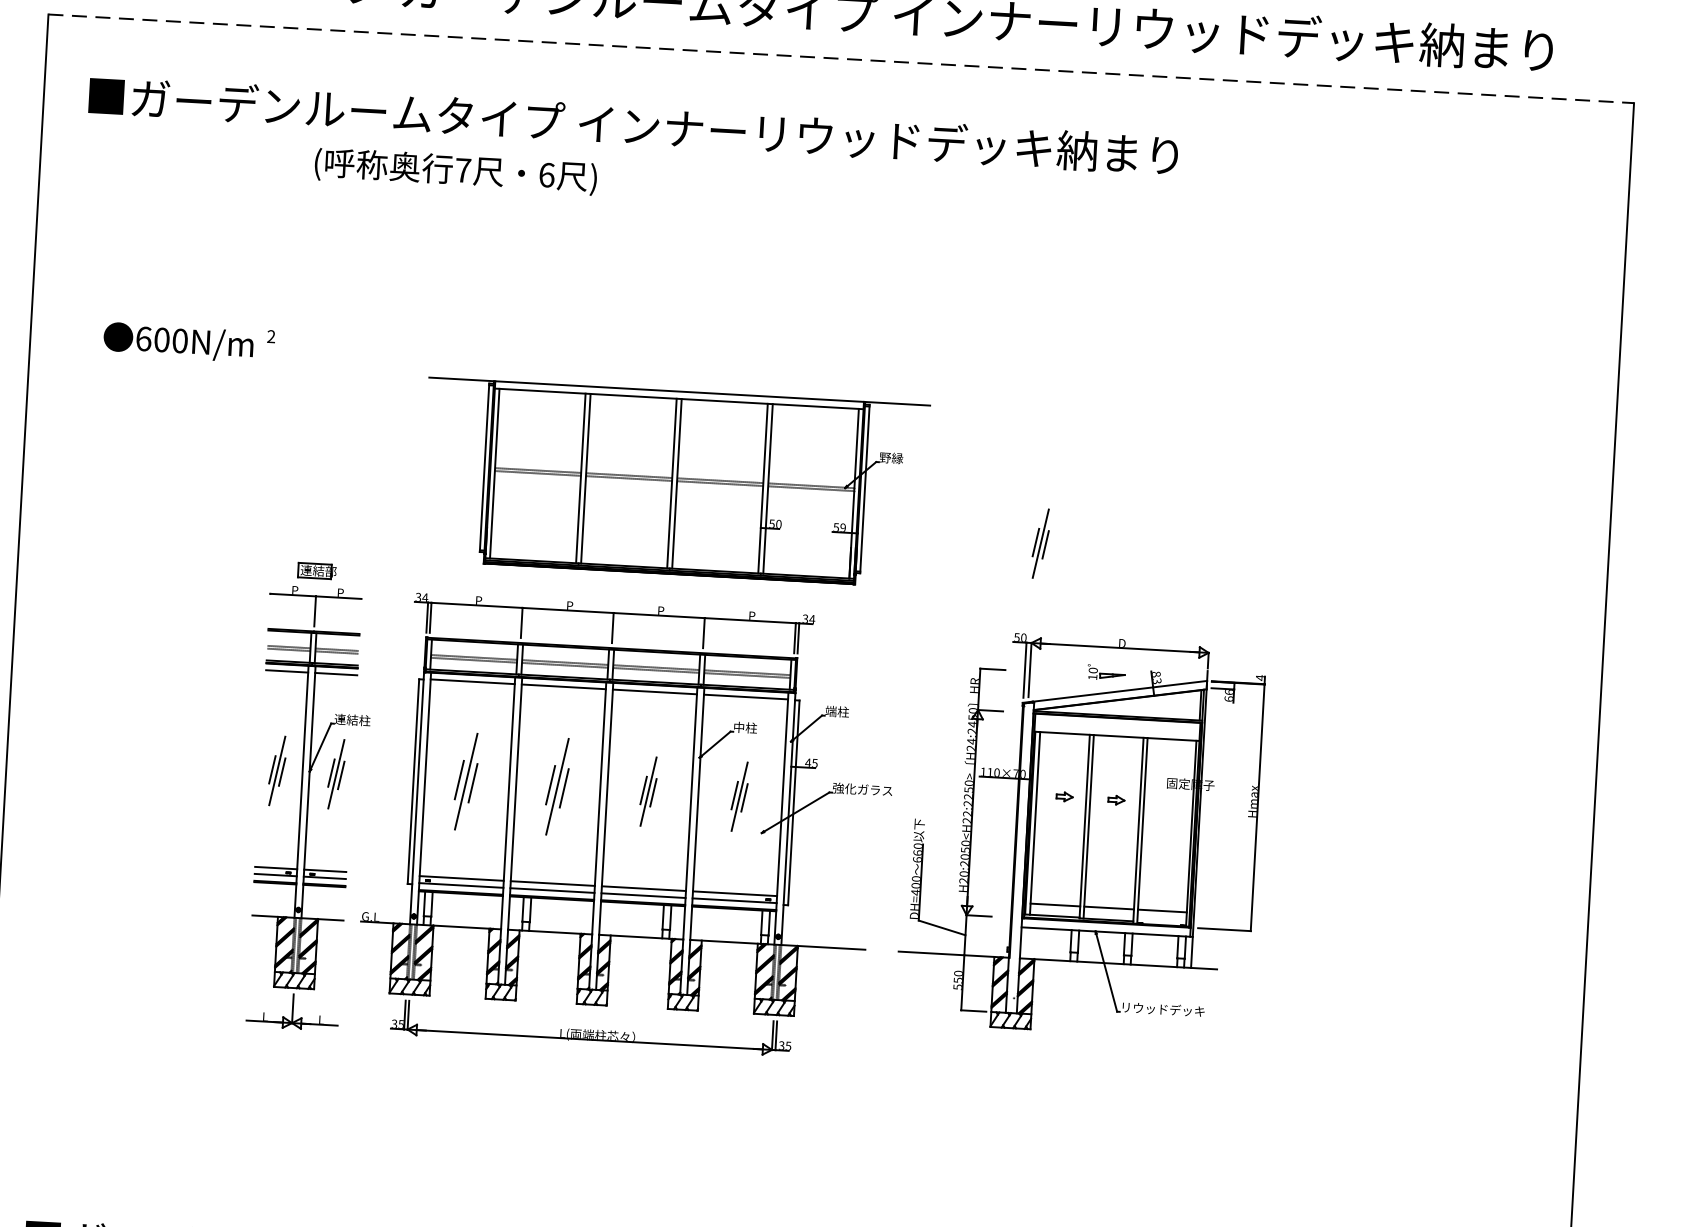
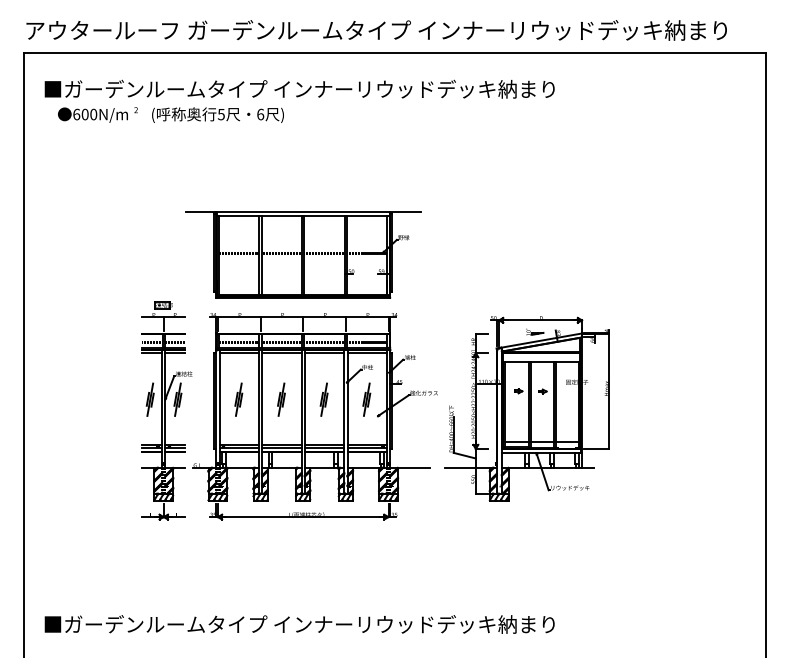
line: (842, 58) -> (395, 52), dashed -> solid
text: (461, 170) -> (220, 114), 7 -> 5
text: (188, 341) -> (97, 114), moved
part: (675, 482) -> (303, 254), moved
part: (1040, 543) -> (500, 273), removed
part: (465, 780) -> (238, 399), size x0.71
part: (557, 786) -> (281, 399), size x0.71

